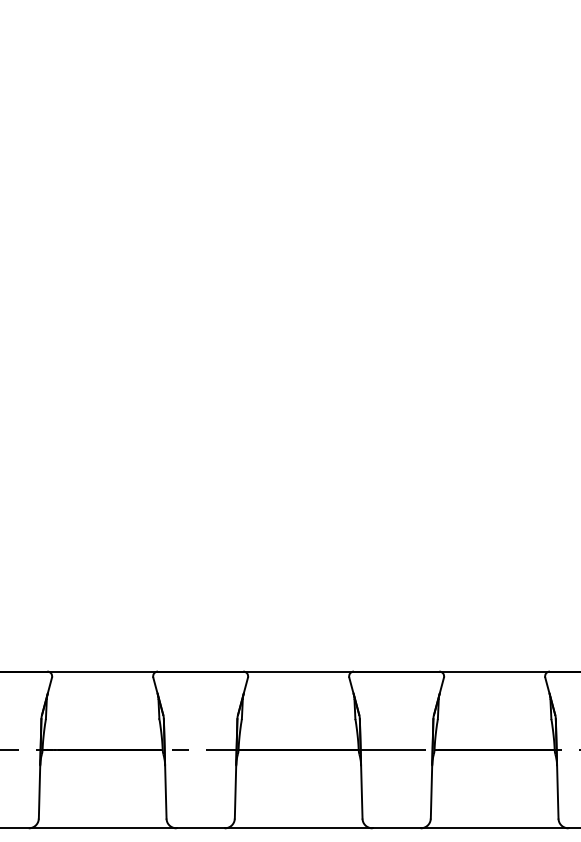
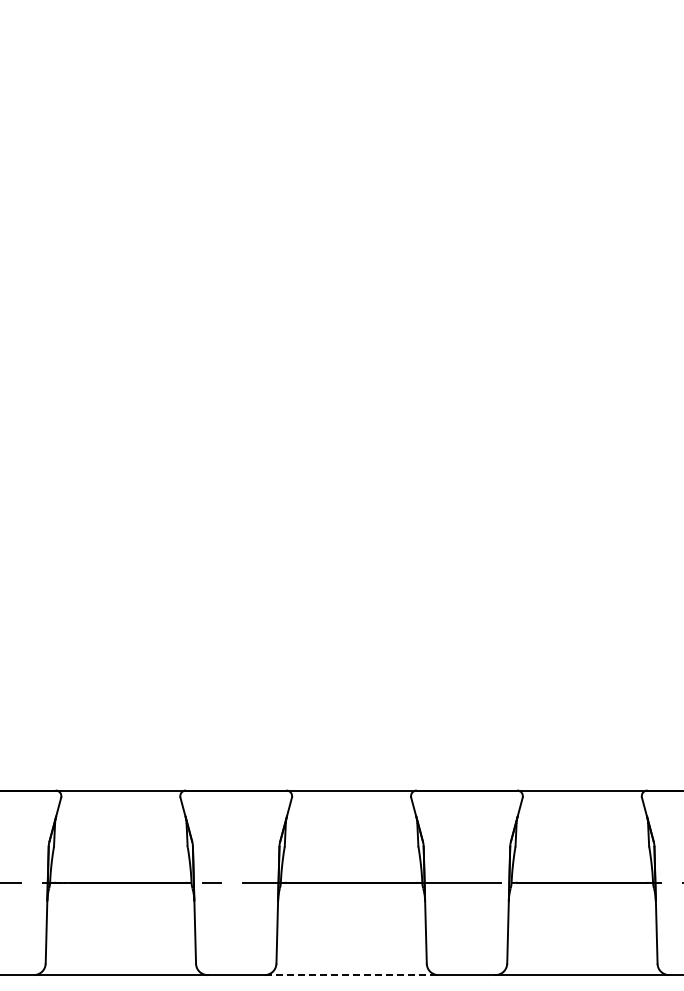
line: (298, 828) -> (351, 975), solid -> dashed

